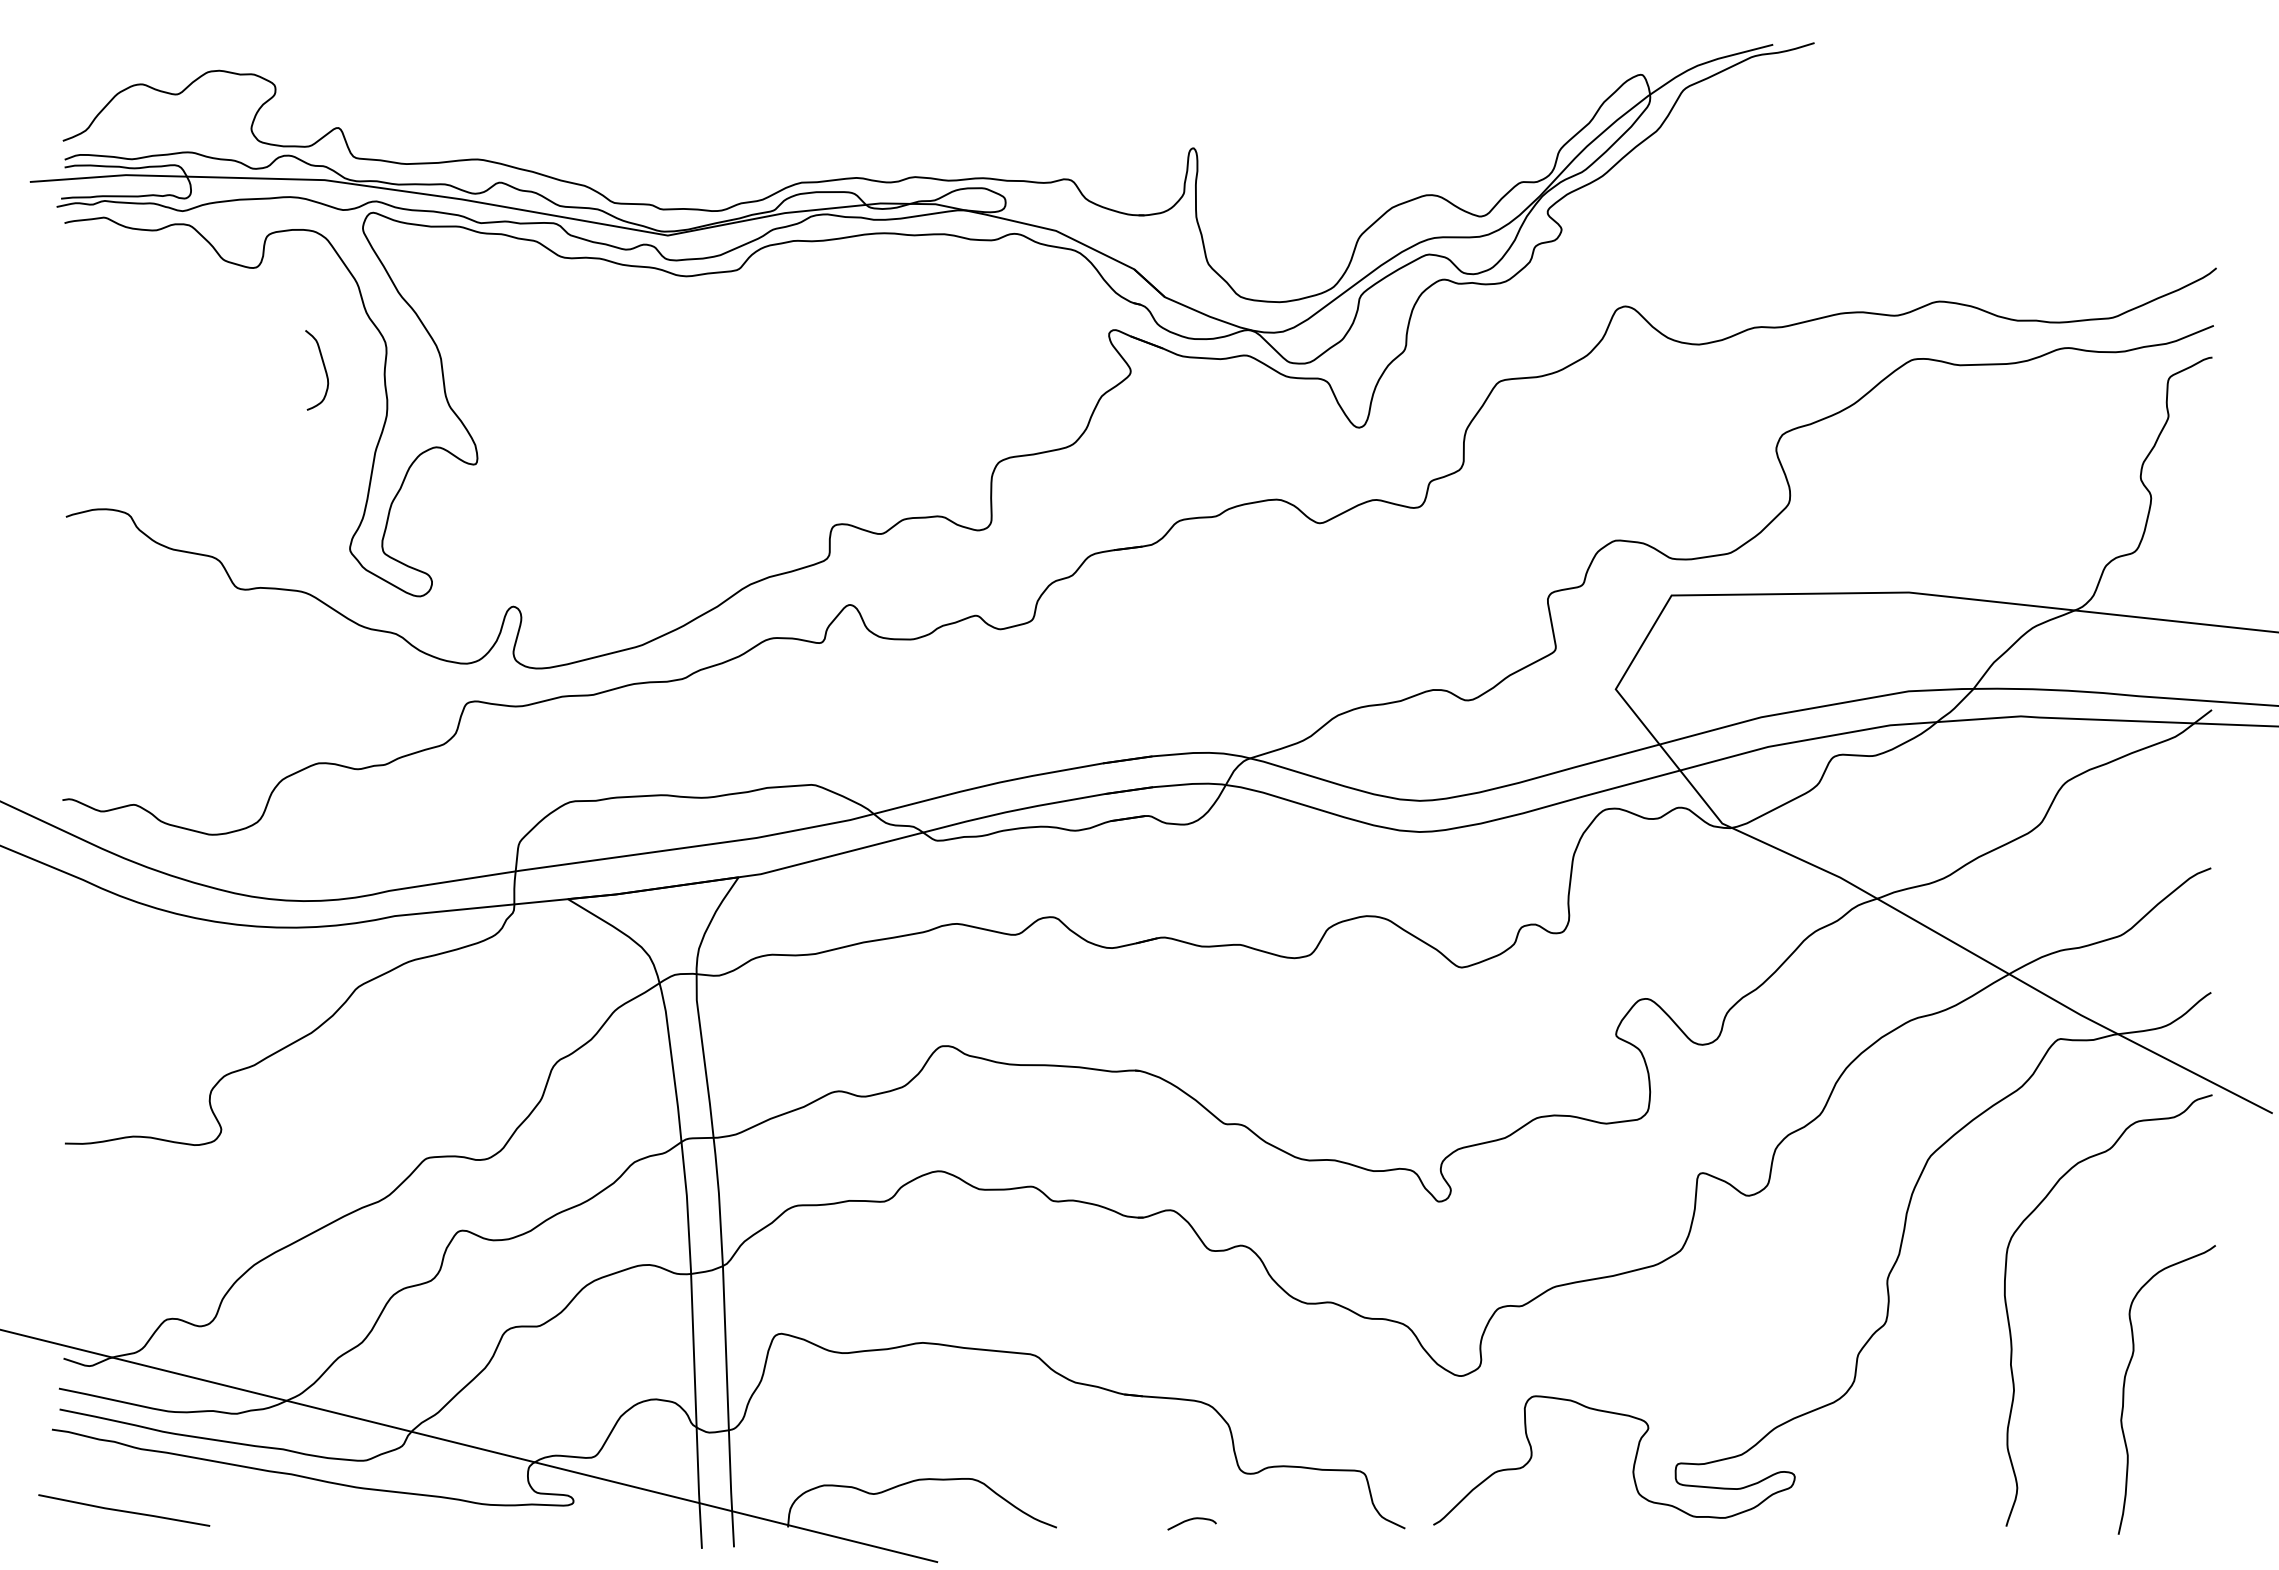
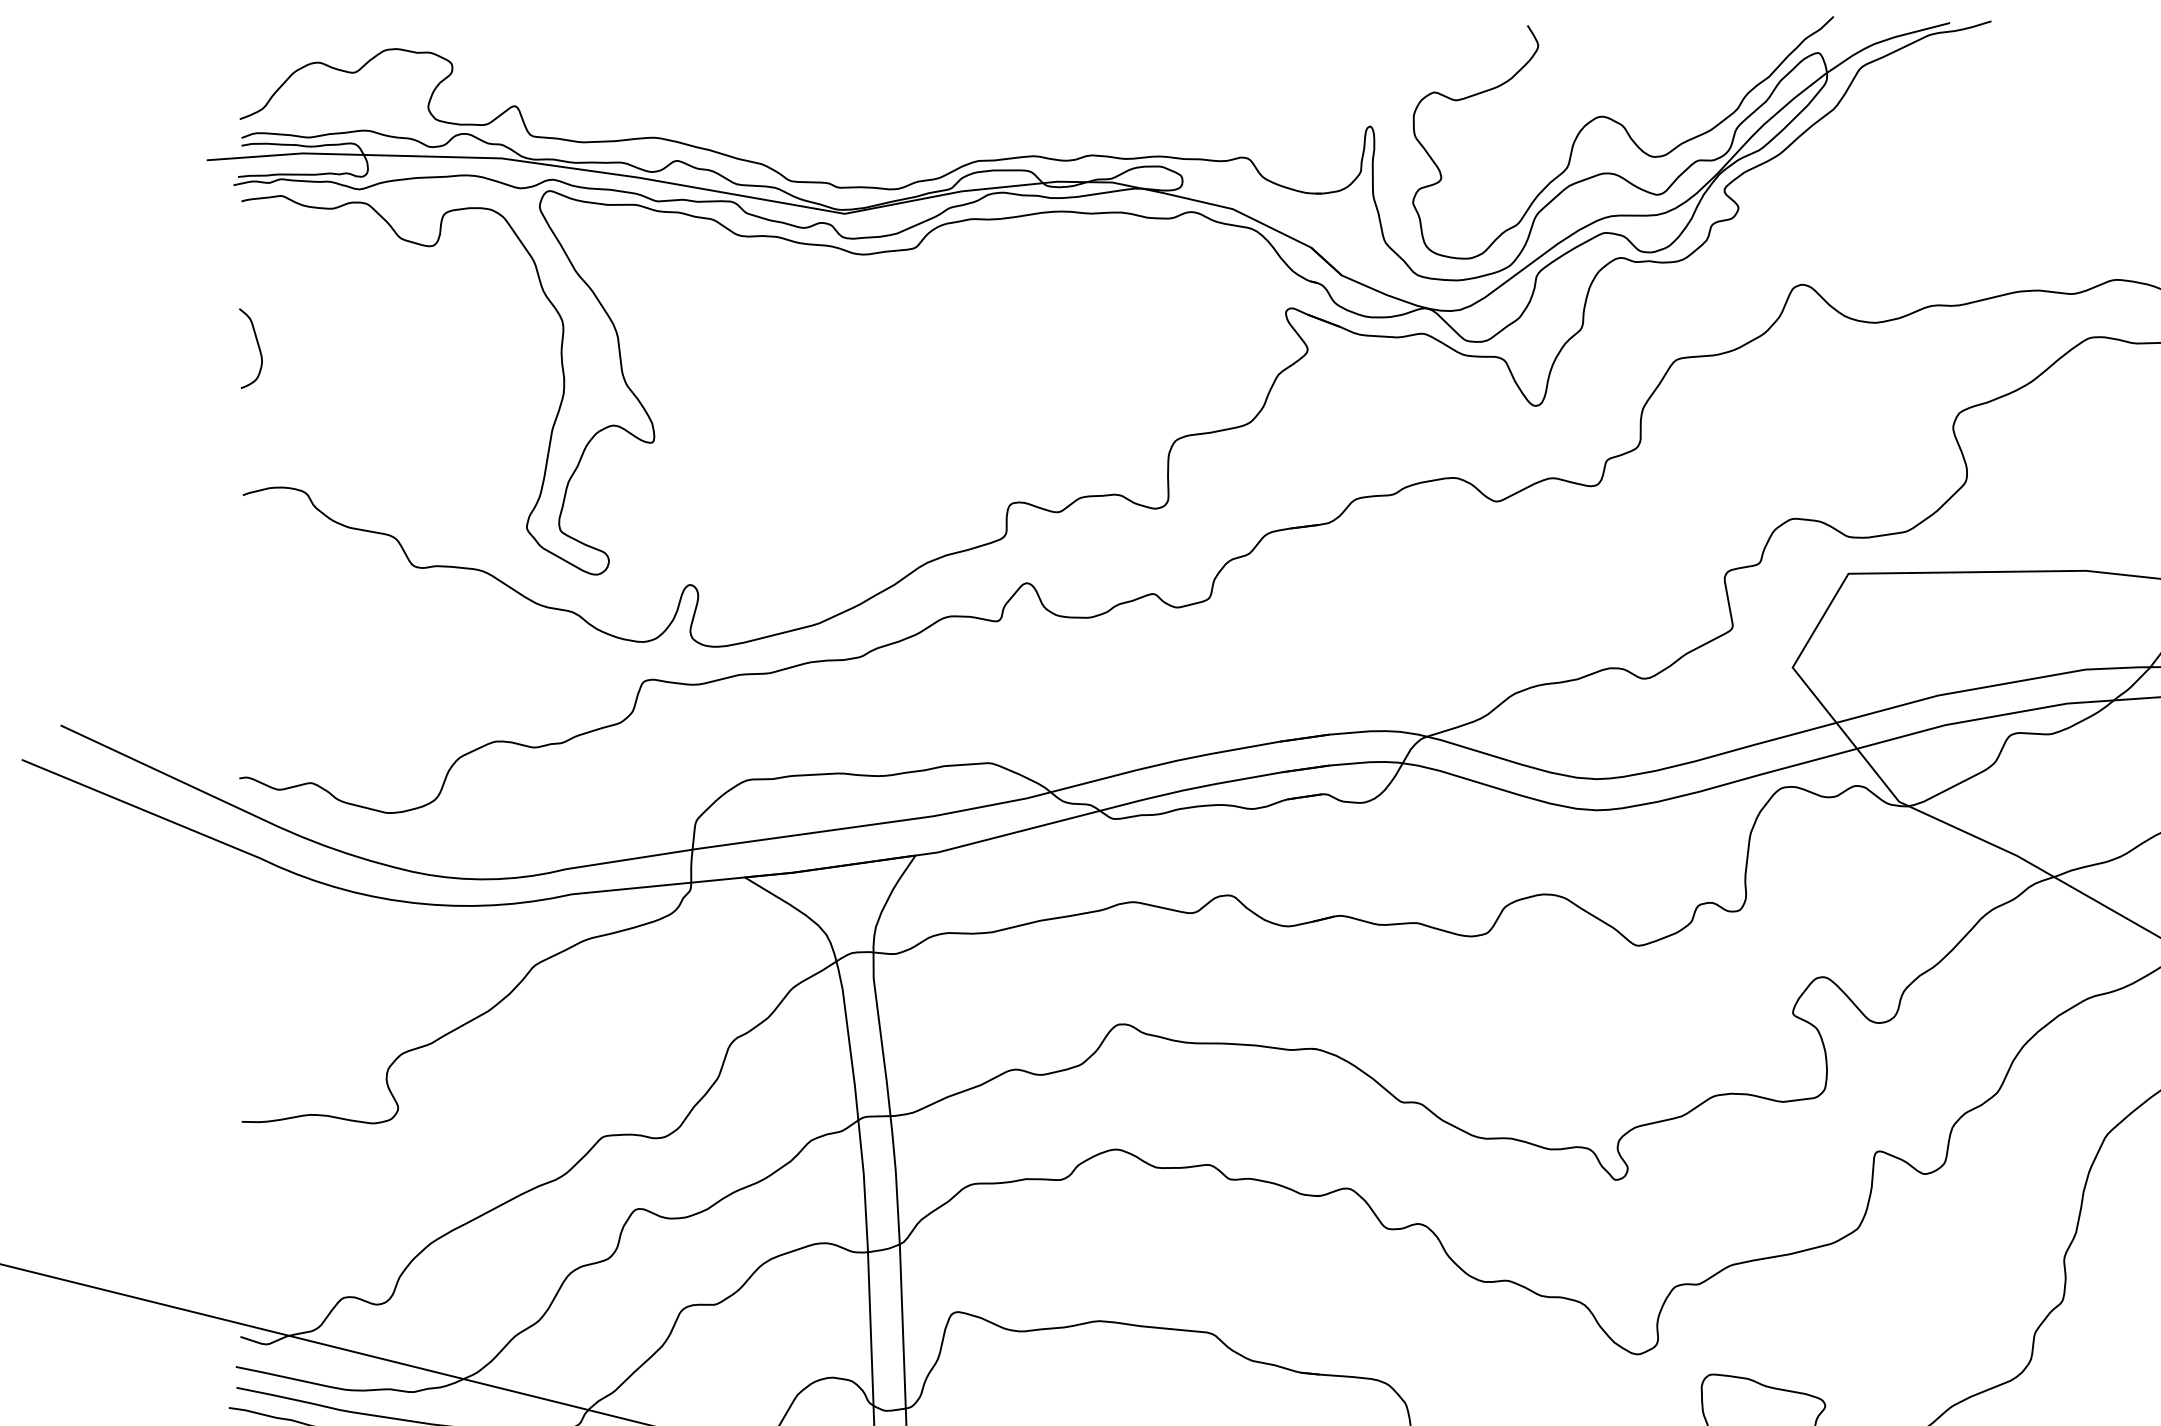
curve: (1450, 156) -> (1627, 134), added
curve: (323, 367) -> (257, 345), moved

